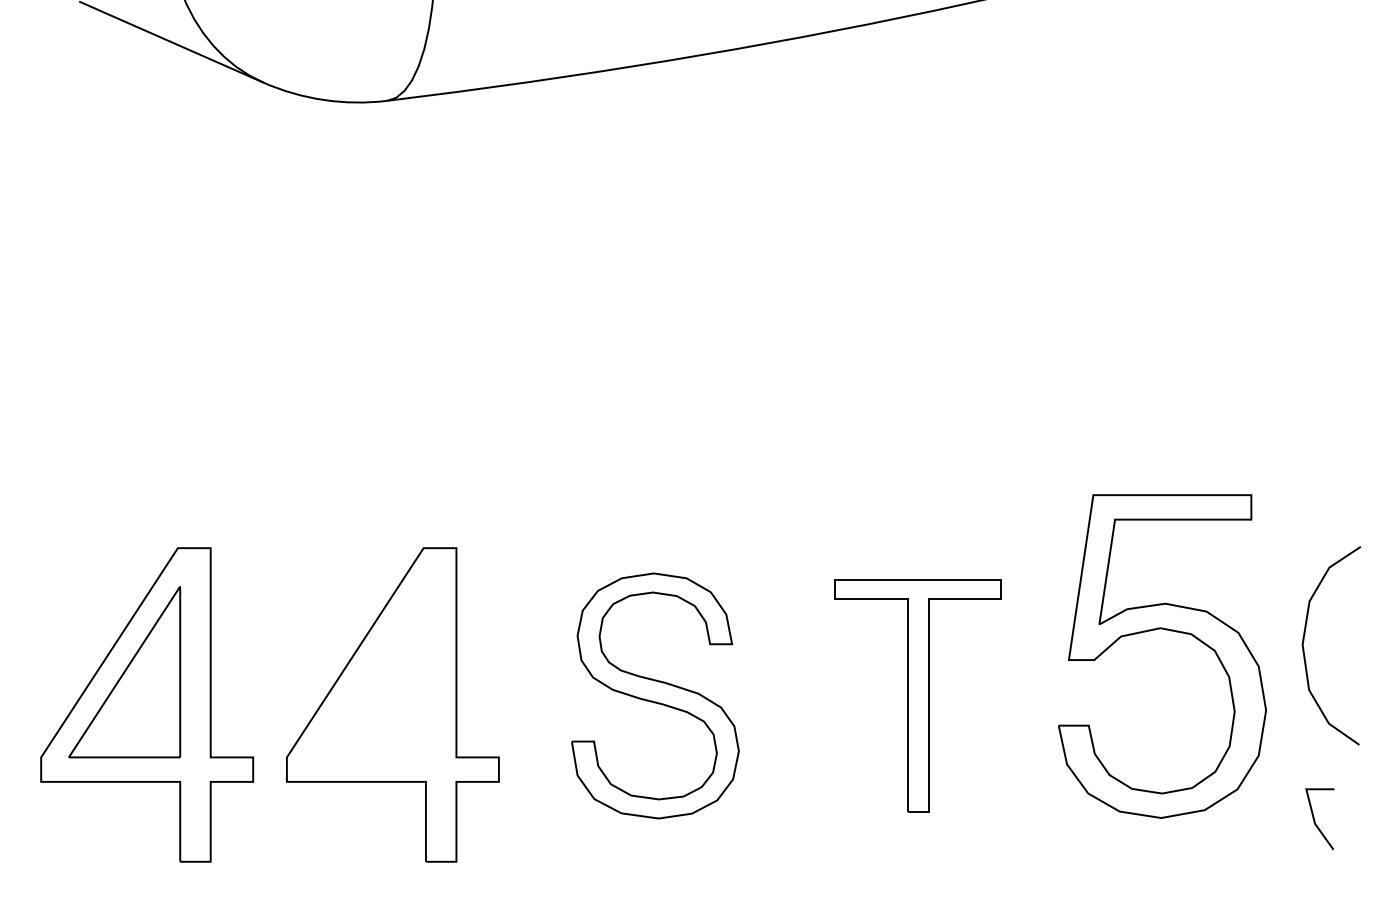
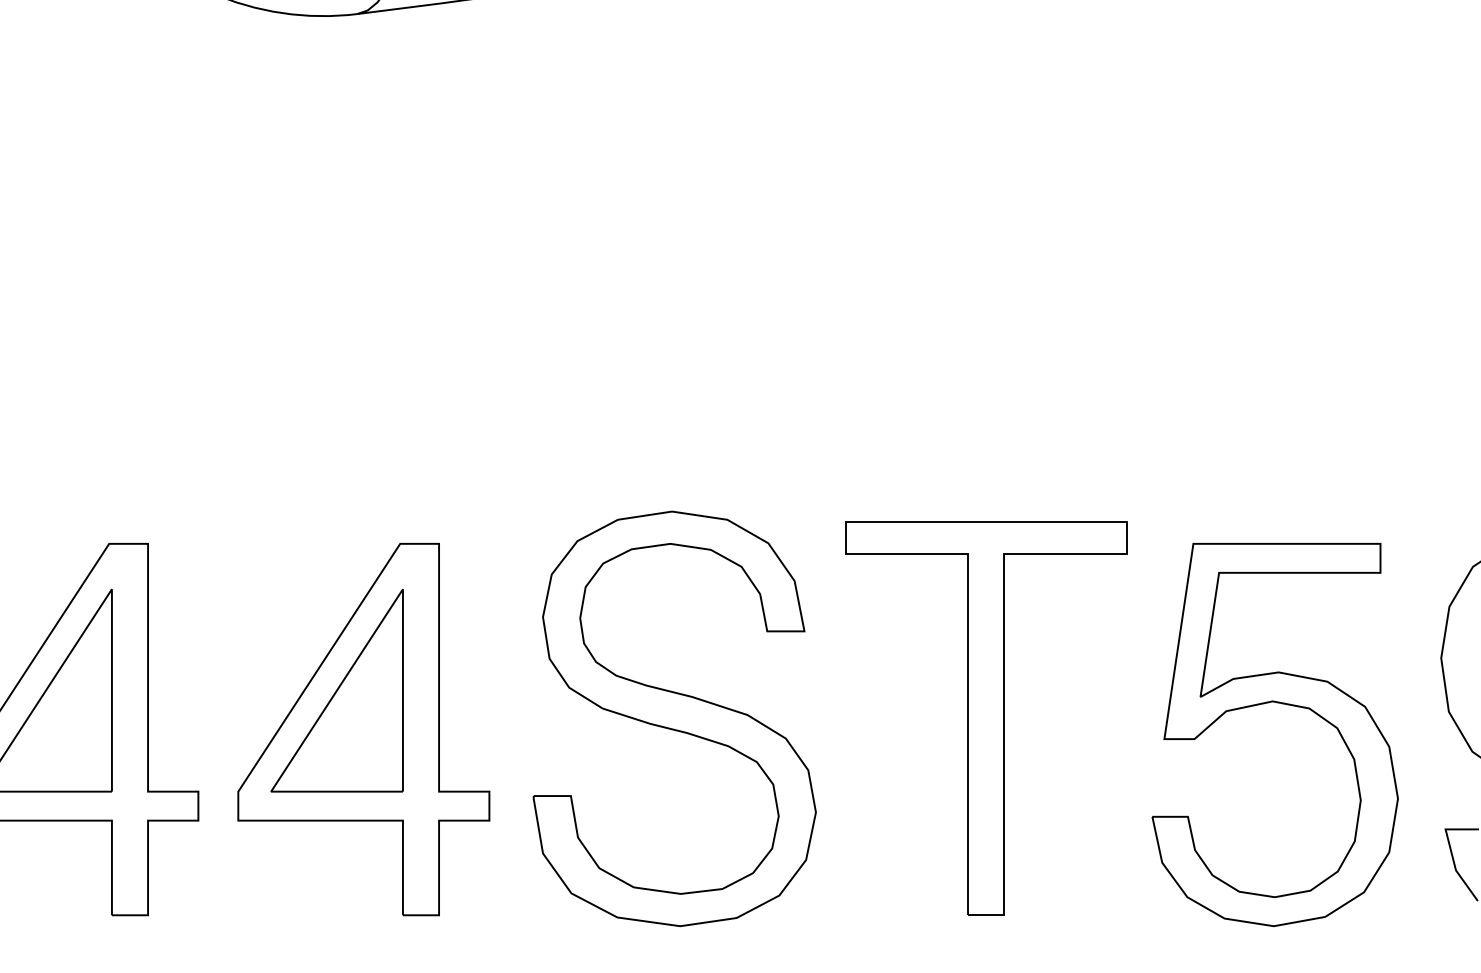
part: (1165, 630) -> (1278, 704), moved
part: (370, 672) -> (337, 691), added
part: (655, 695) -> (674, 718), size x1.43
part: (918, 695) -> (986, 718), size x1.43

